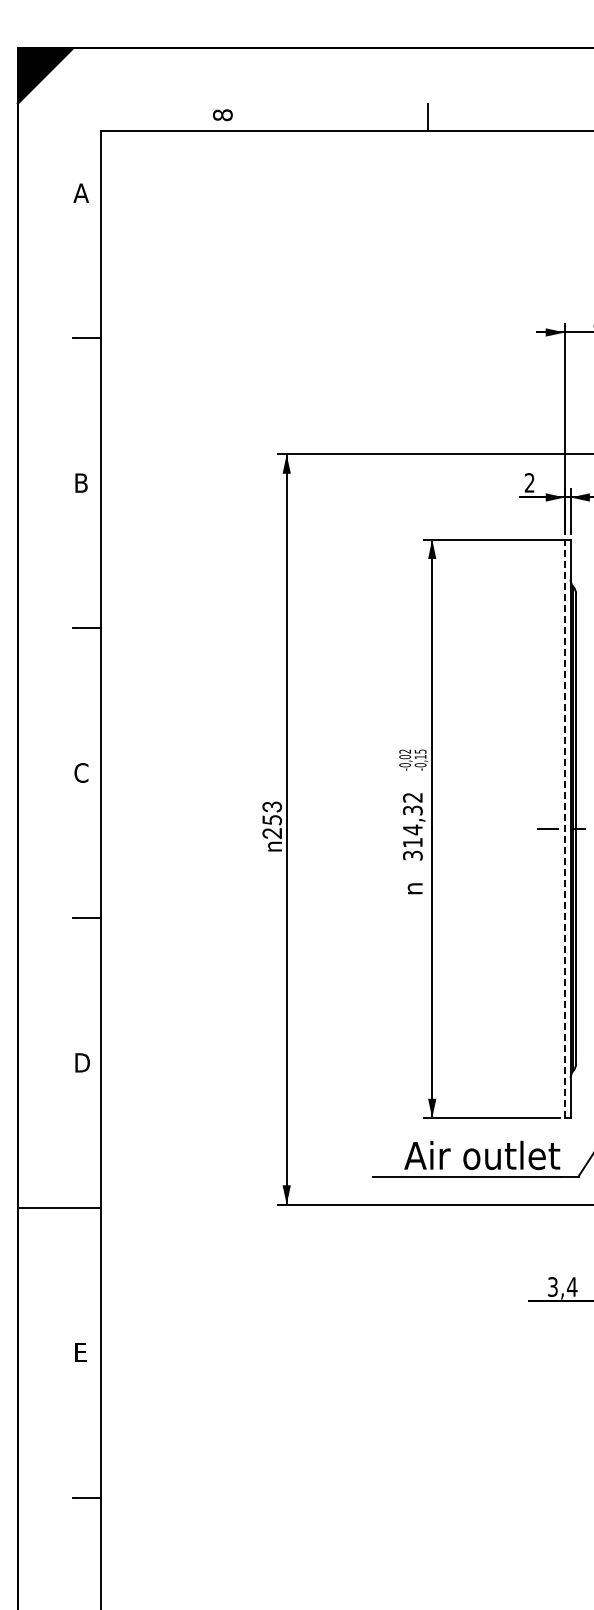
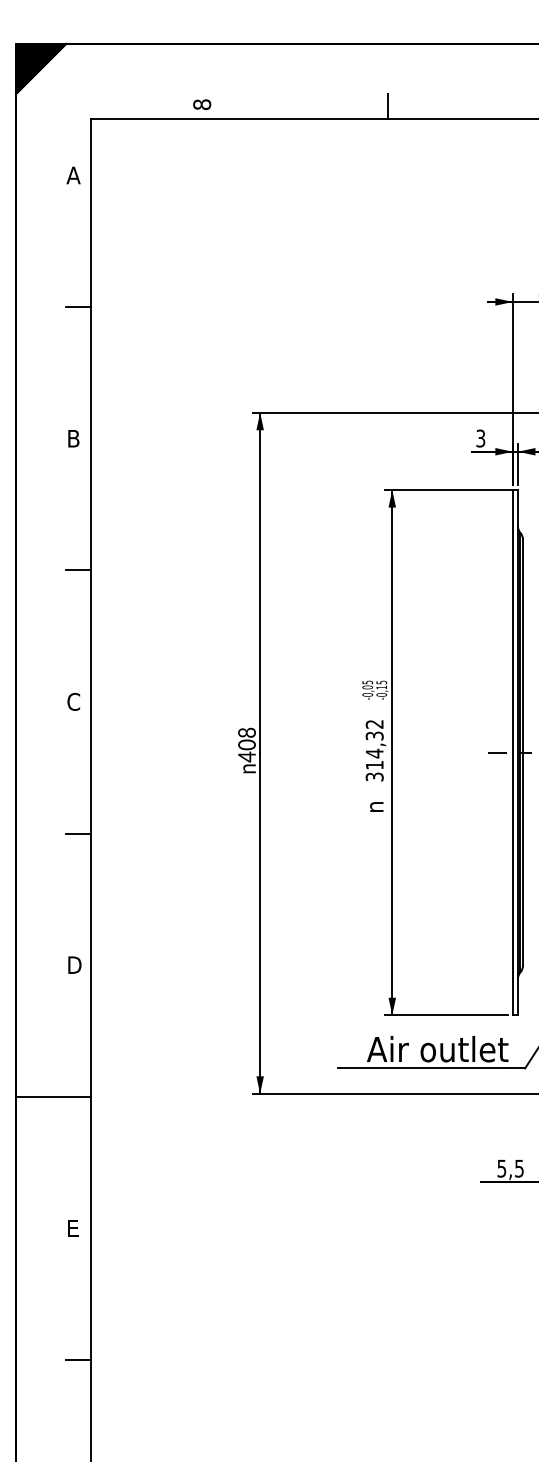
text: (529, 482) -> (480, 438), 2 -> 3
text: (405, 751) -> (368, 682), -0,02 -> -0,05
text: (272, 820) -> (247, 745), 253 -> 408
line: (565, 828) -> (513, 752), dashed -> solid
text: (562, 1286) -> (510, 1168), 3,4 -> 5,5

